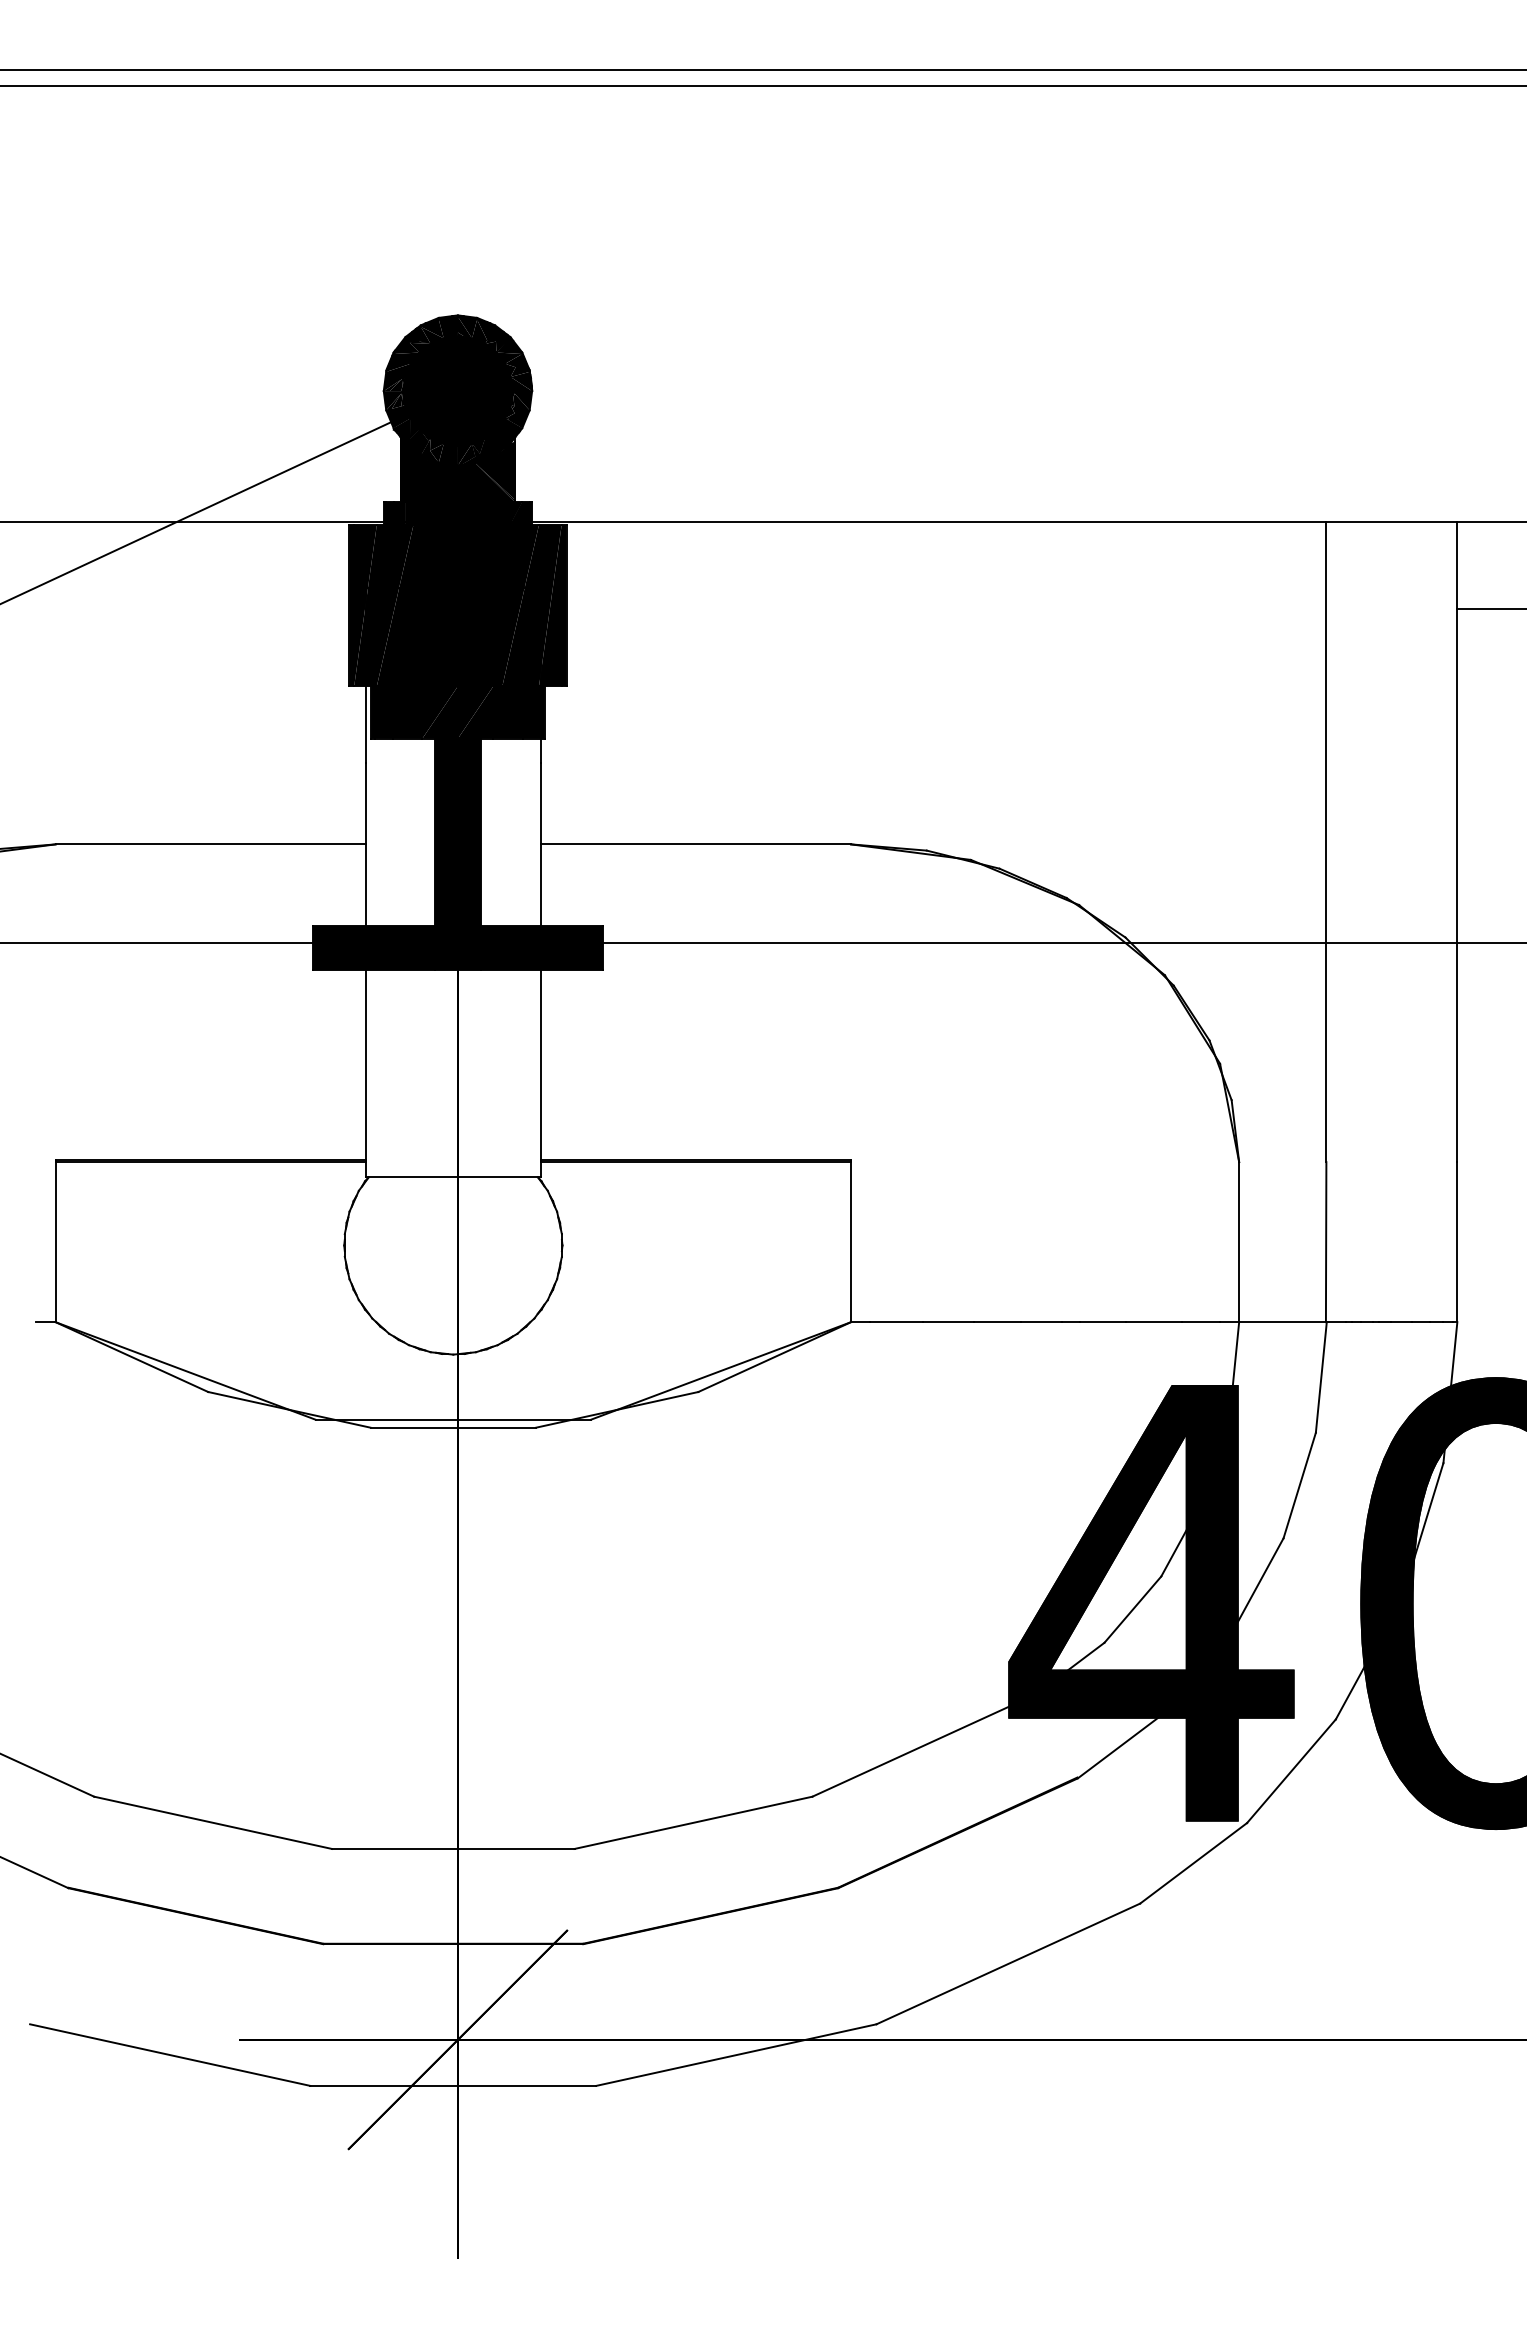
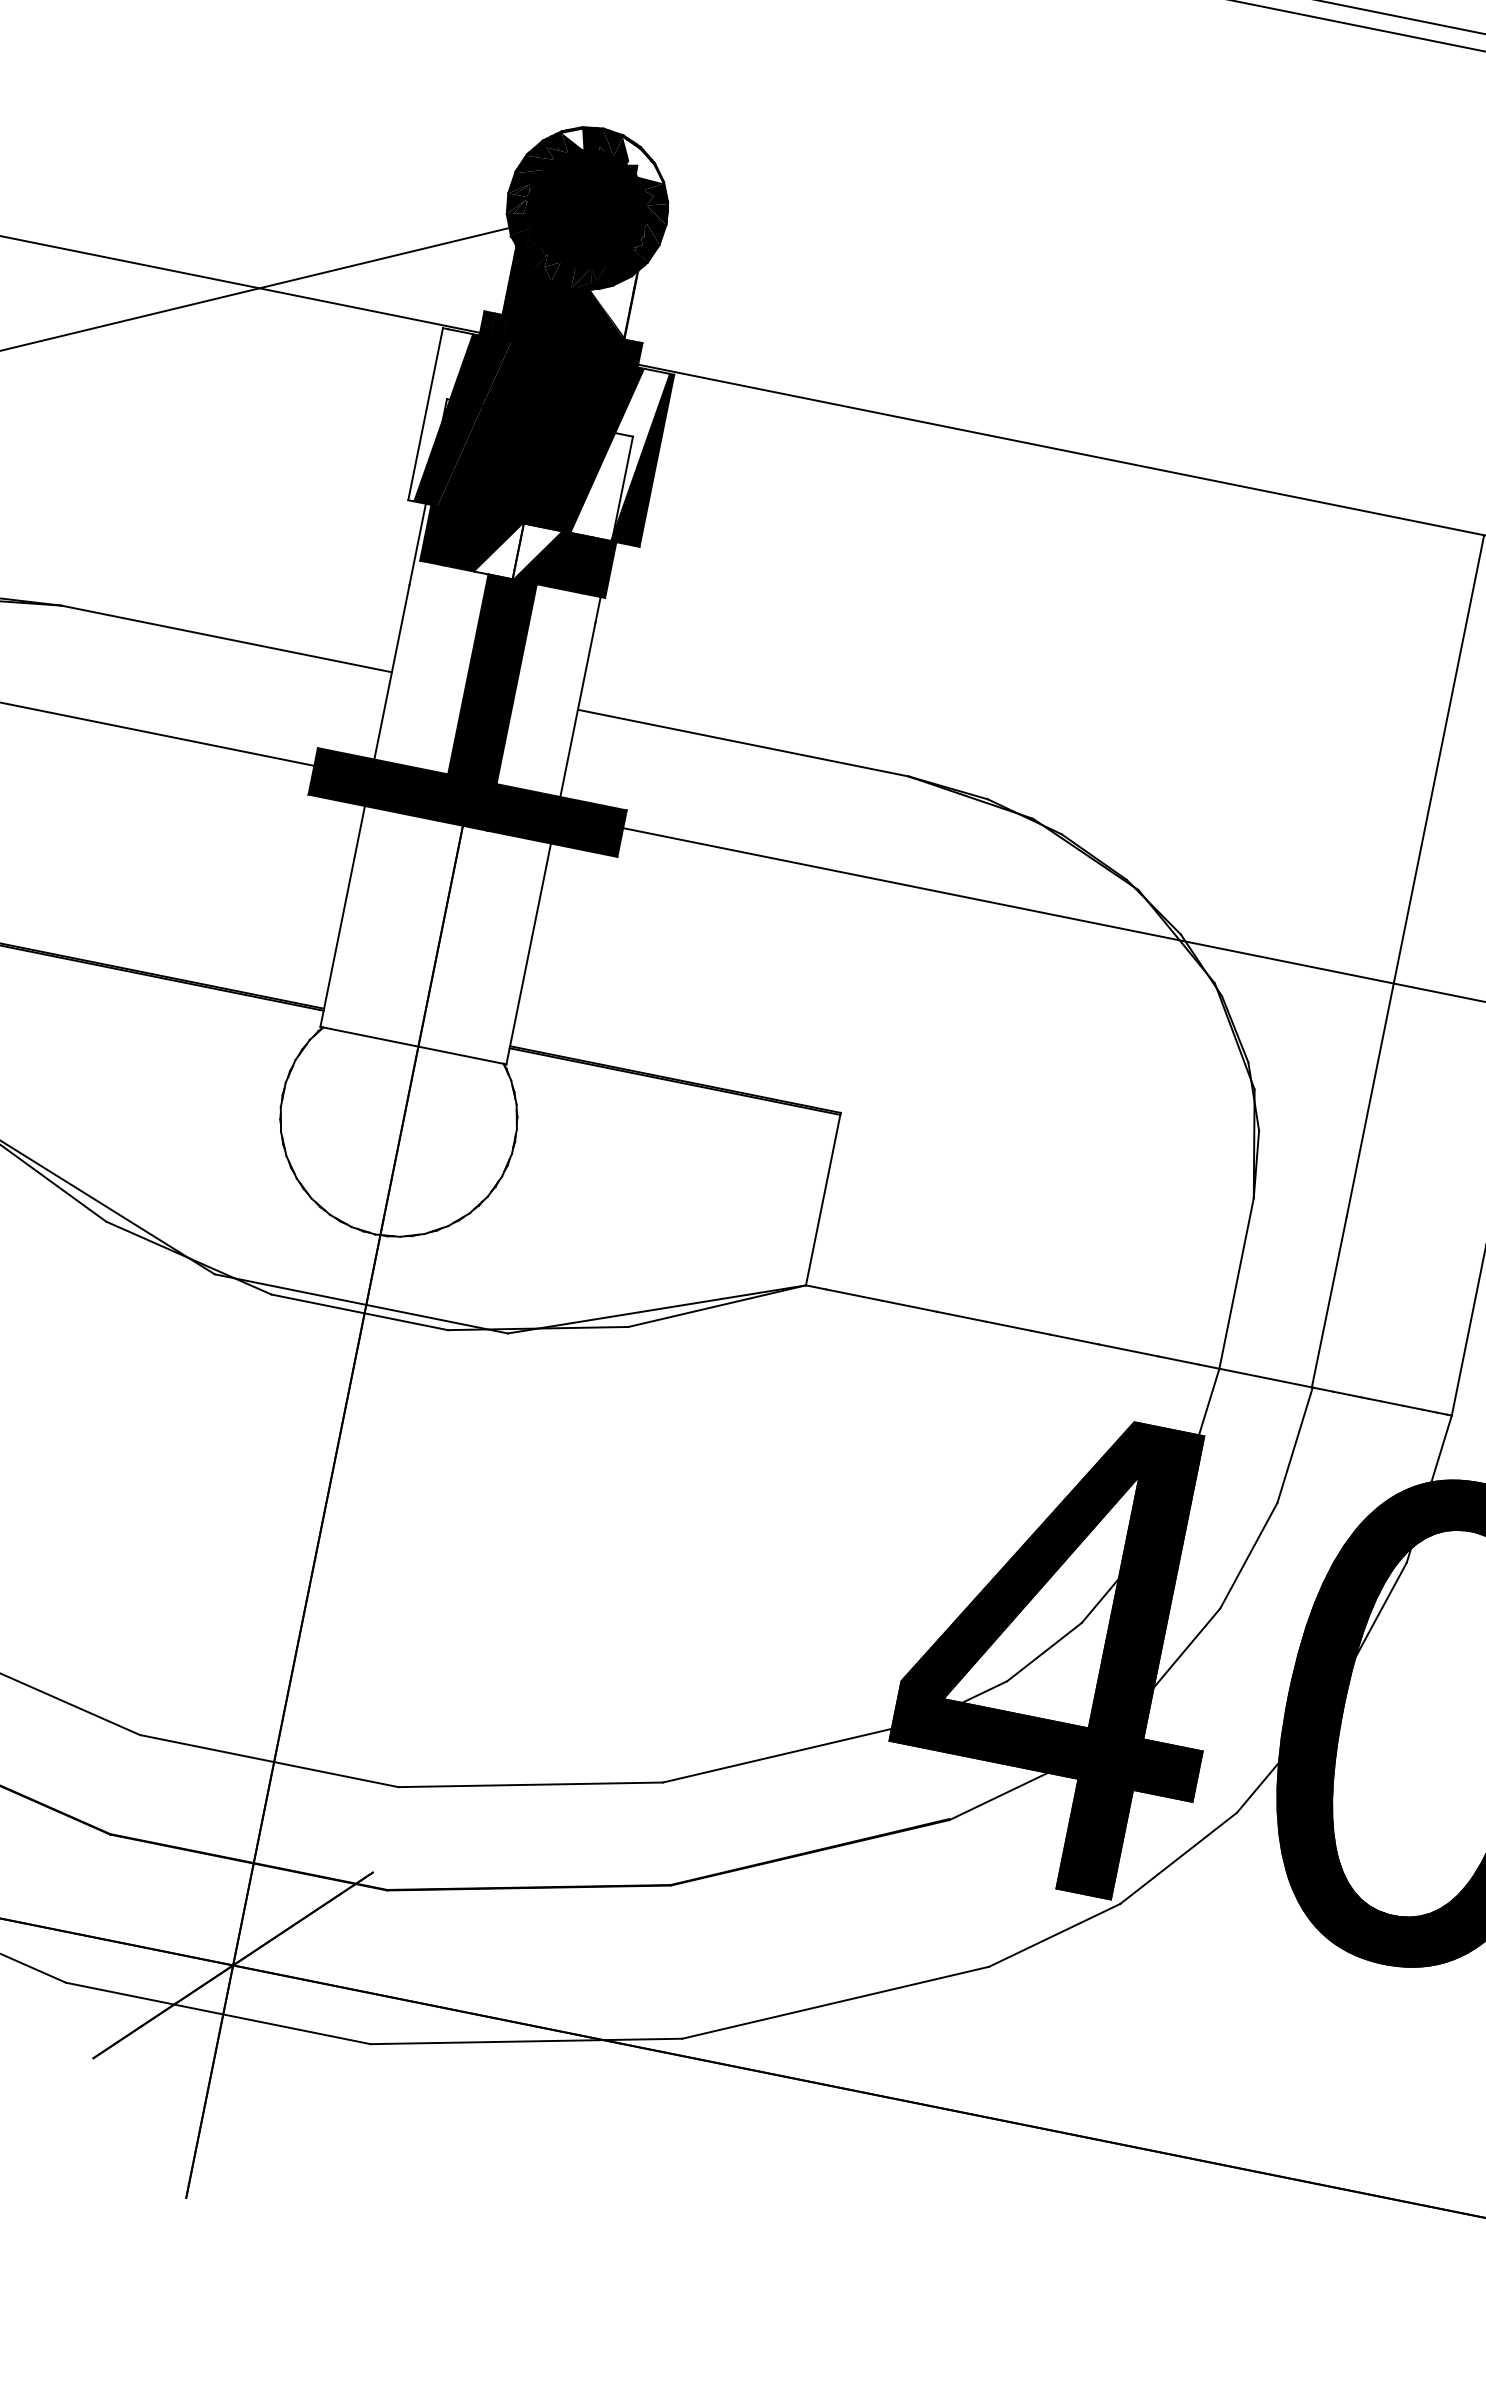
fill: (431, 328) -> (572, 136), removed
fill: (499, 336) -> (643, 159), removed
fill: (494, 470) -> (609, 301), removed
fill: (362, 605) -> (439, 417), removed
fill: (531, 605) -> (619, 453), removed
fill: (457, 712) -> (517, 551), removed

